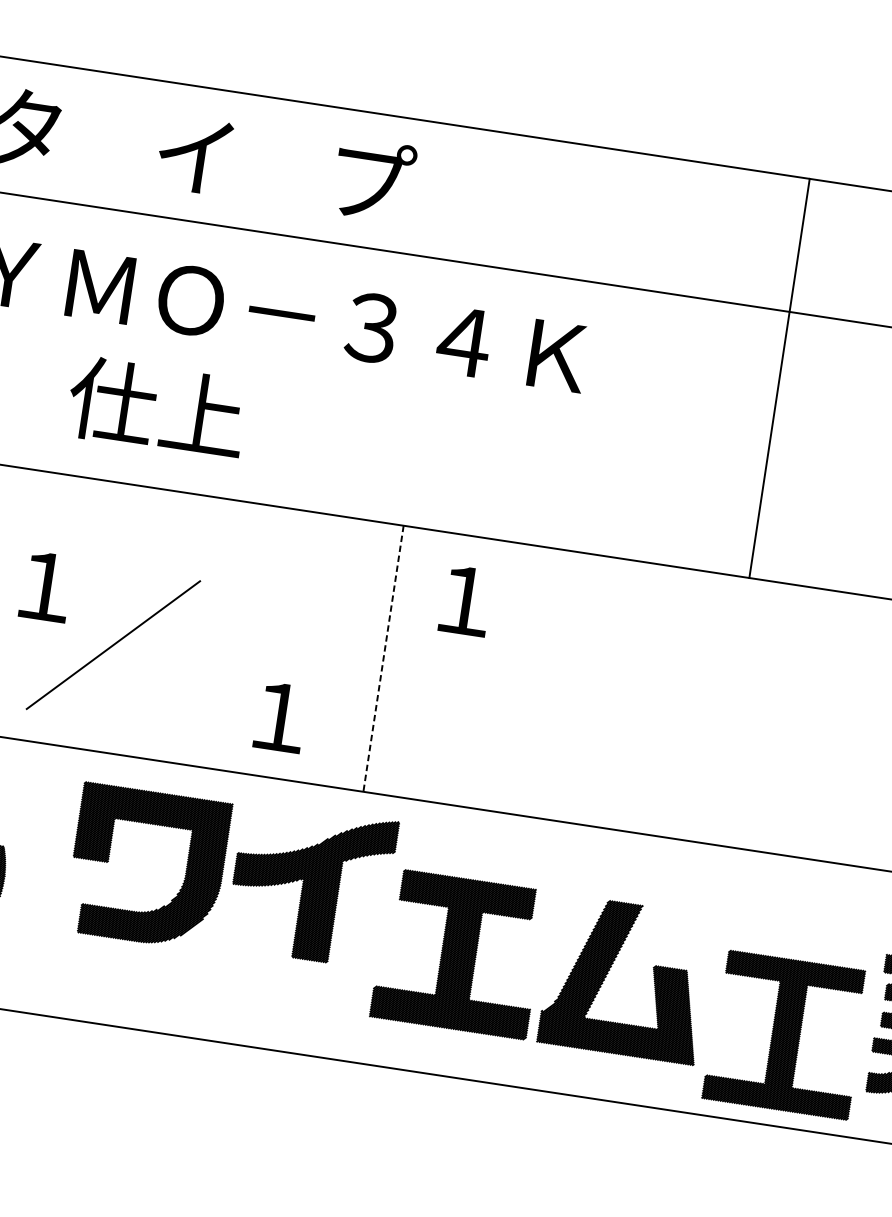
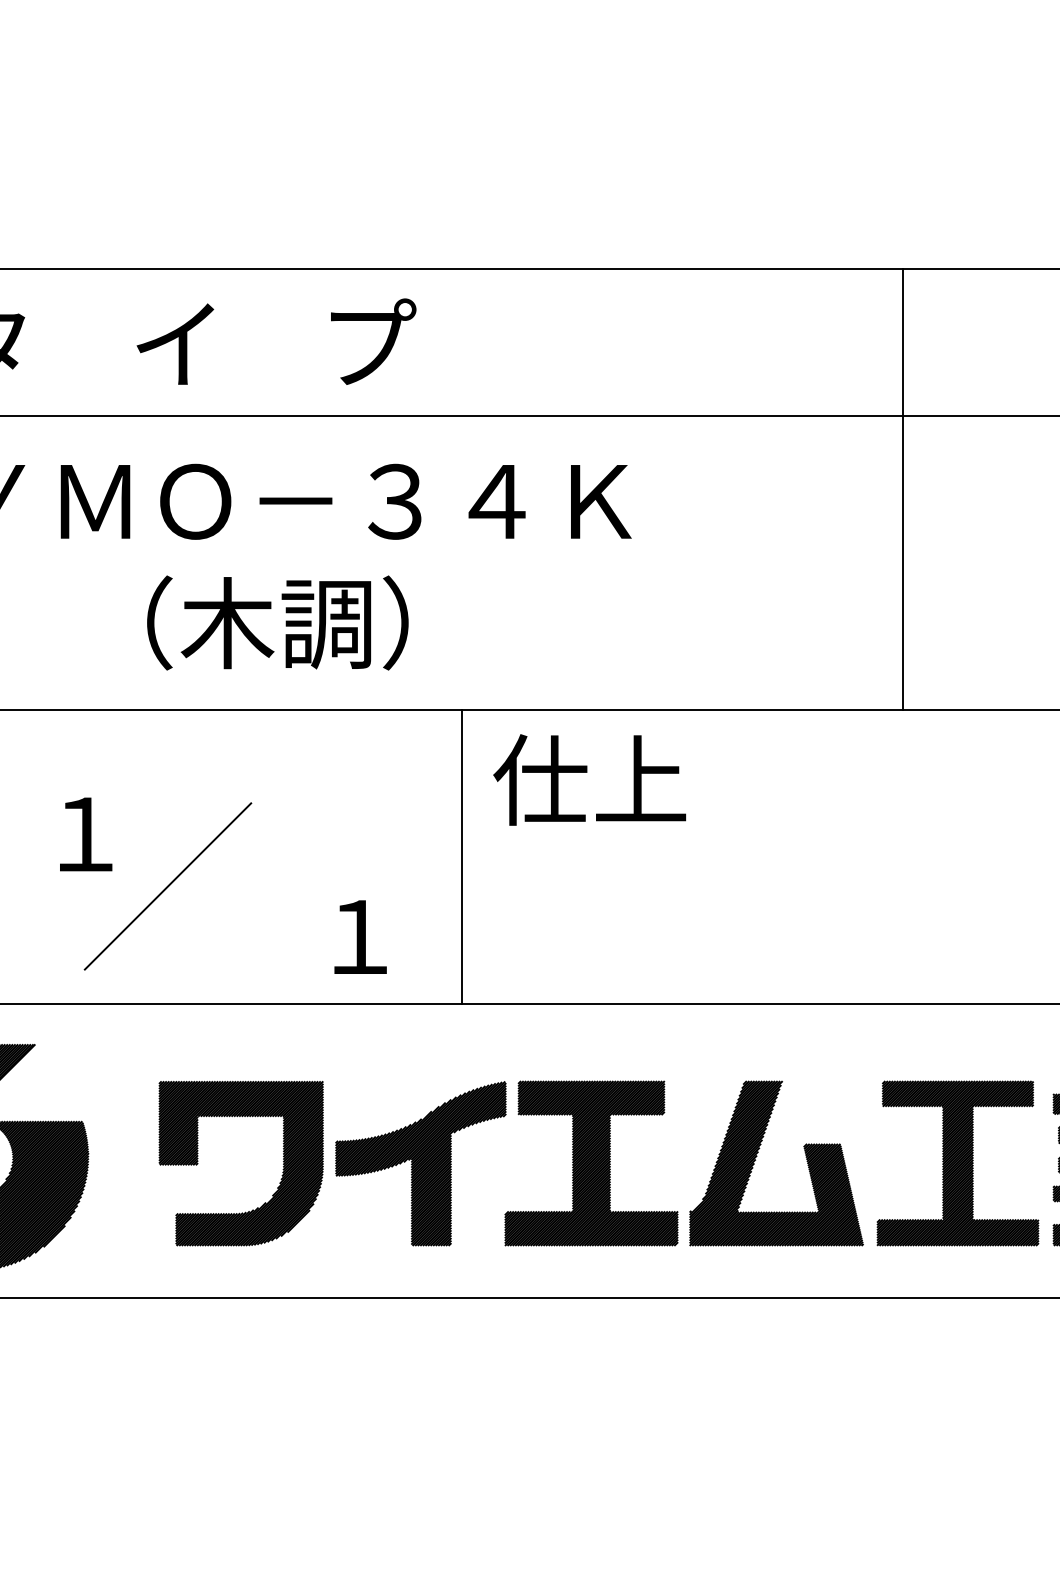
line: (779, 378) -> (902, 489), moved
text: (218, 416) -> (244, 622), 仕上 -> （木調）
text: (509, 606) -> (589, 779), １ -> 仕上
line: (383, 659) -> (461, 857), dashed -> solid
part: (108, 861) -> (198, 1163), moved
part: (311, 884) -> (420, 1163), moved
part: (785, 1034) -> (957, 1163), moved

